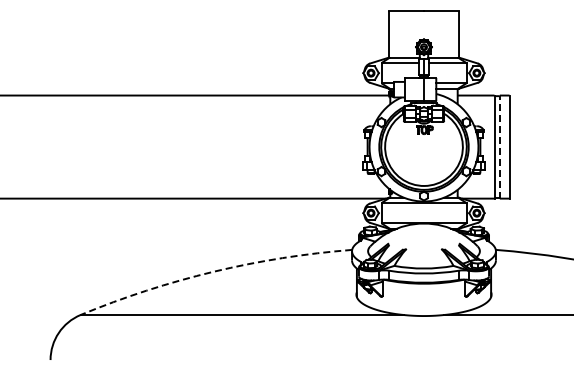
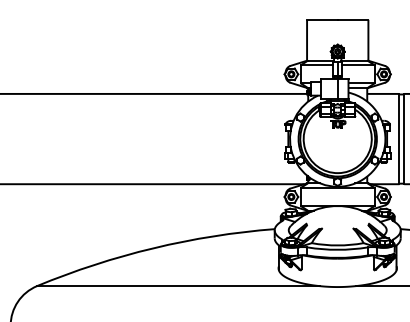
line: (499, 147) -> (403, 139), dashed -> solid
arc: (213, 271) -> (153, 248), dashed -> solid

